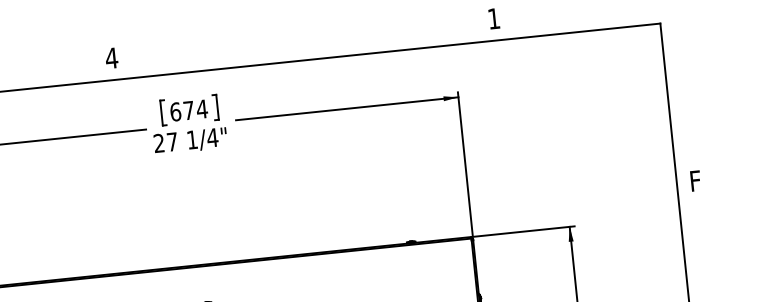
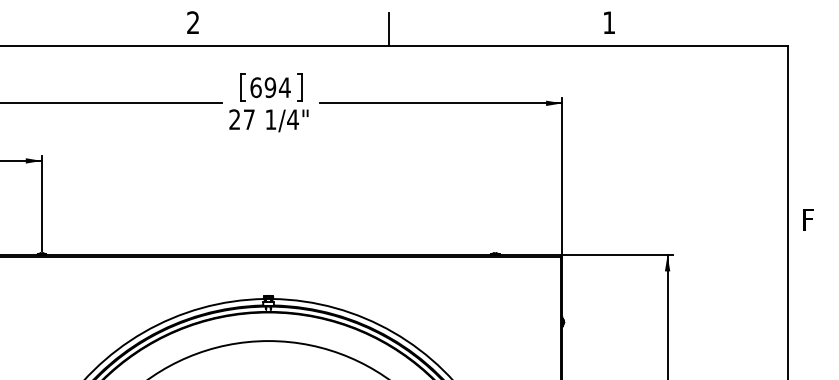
line: (291, 45) -> (388, 29), added
text: (111, 58) -> (192, 22), 4 -> 2
text: (188, 110) -> (270, 87), 674 -> 694

